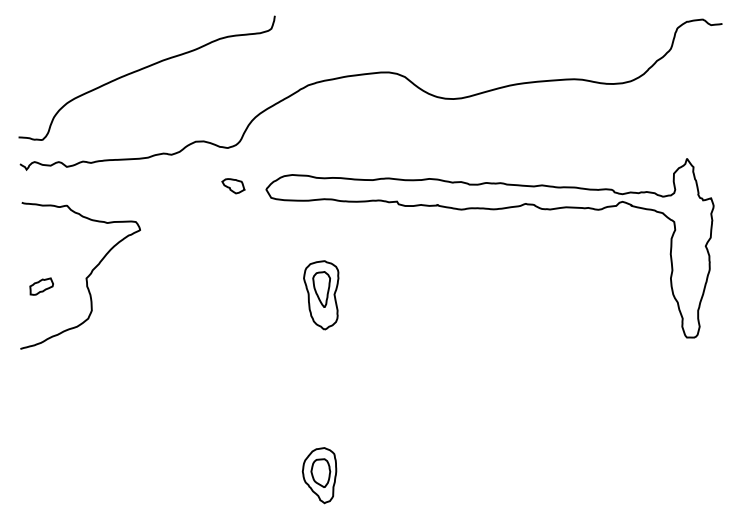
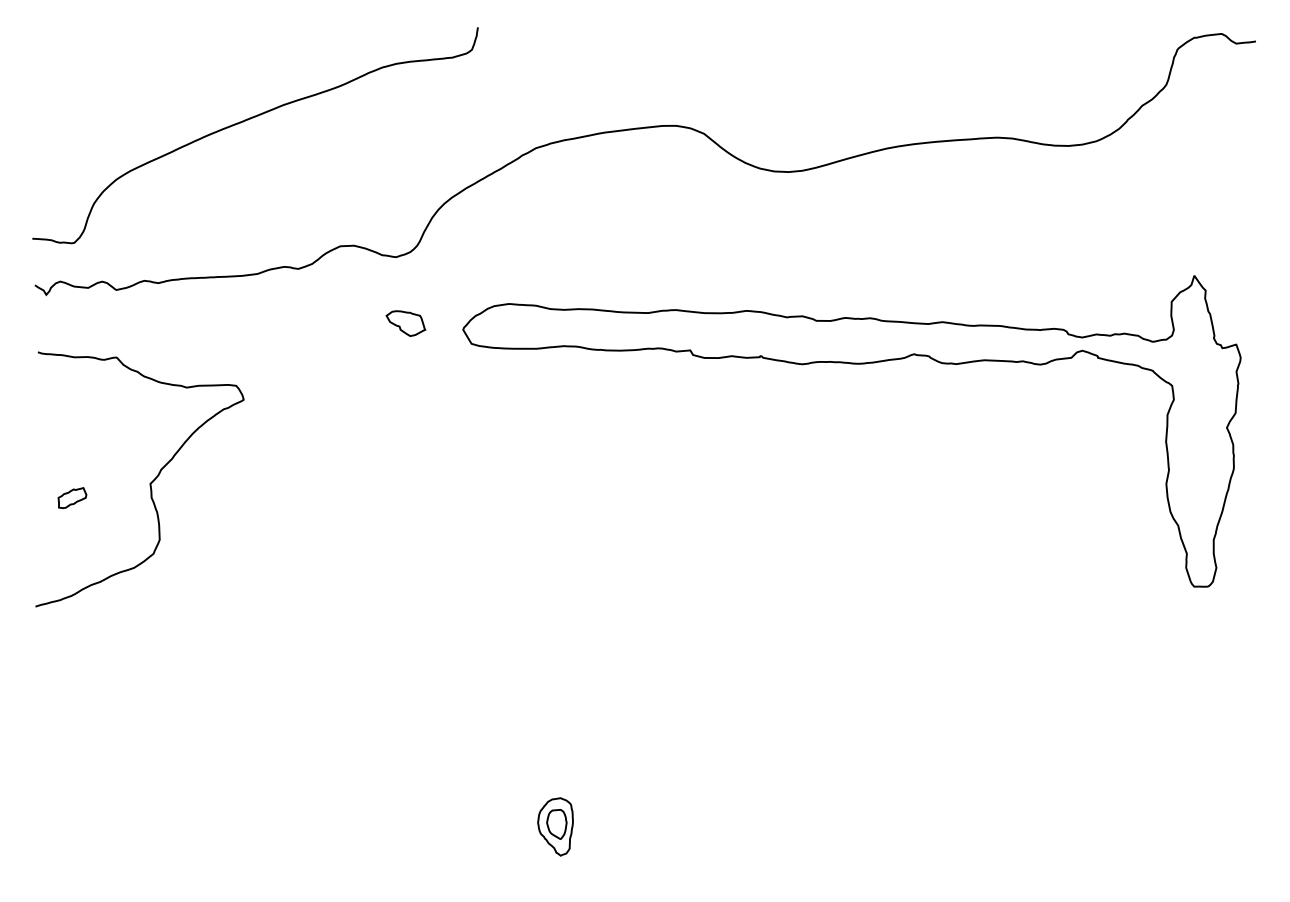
part: (41, 286) -> (72, 497), size x0.7
part: (321, 295) -> (558, 513), removed
part: (319, 475) -> (555, 826), size x0.6

